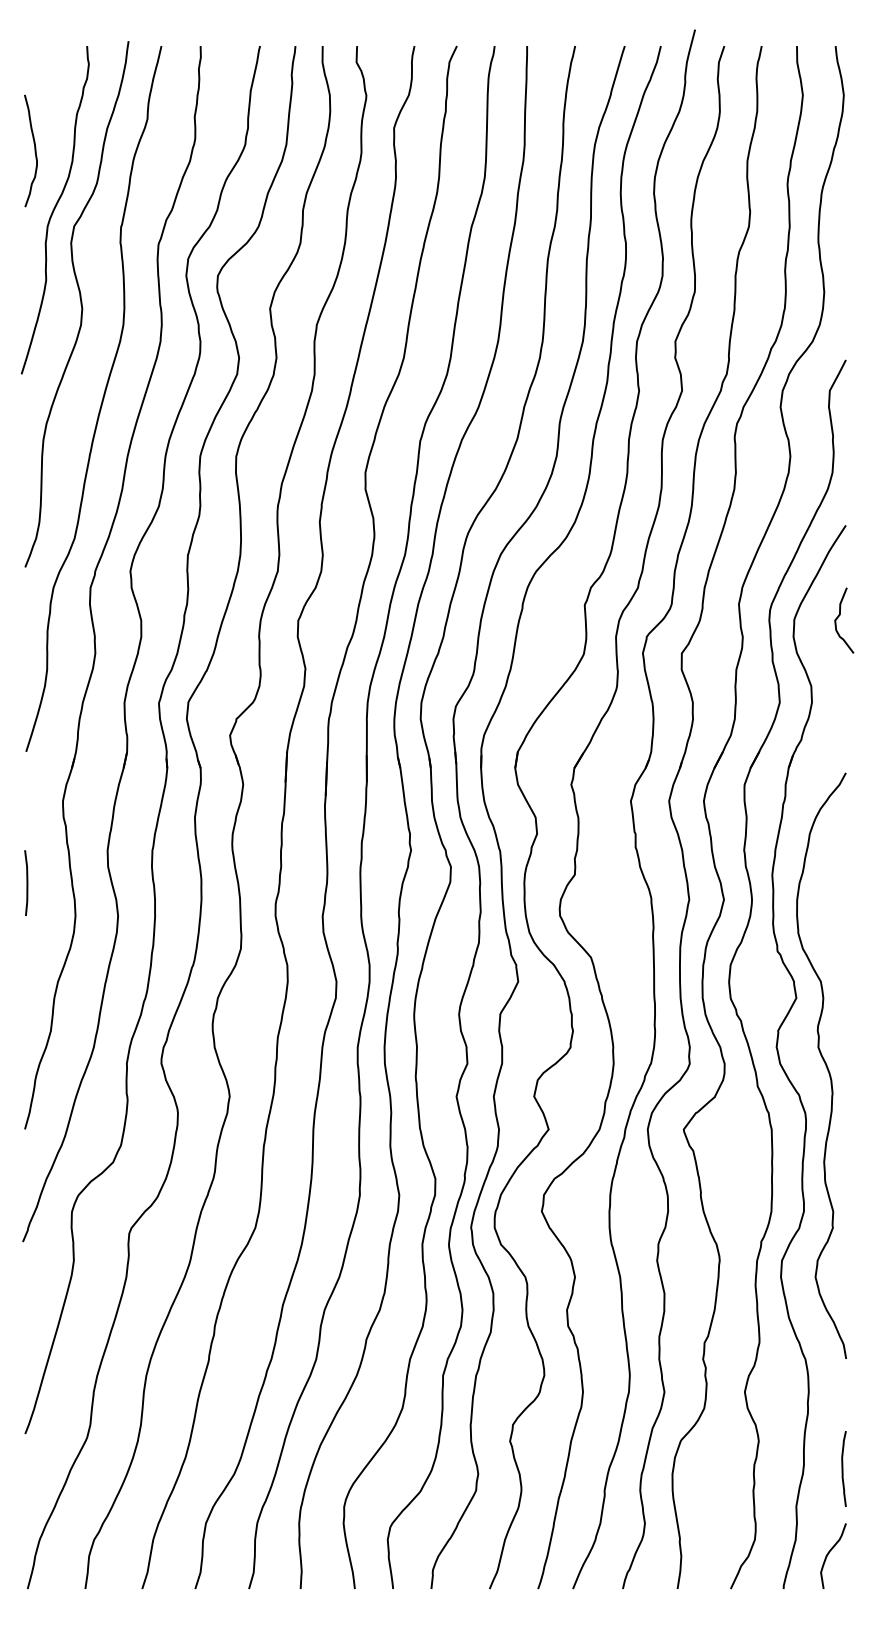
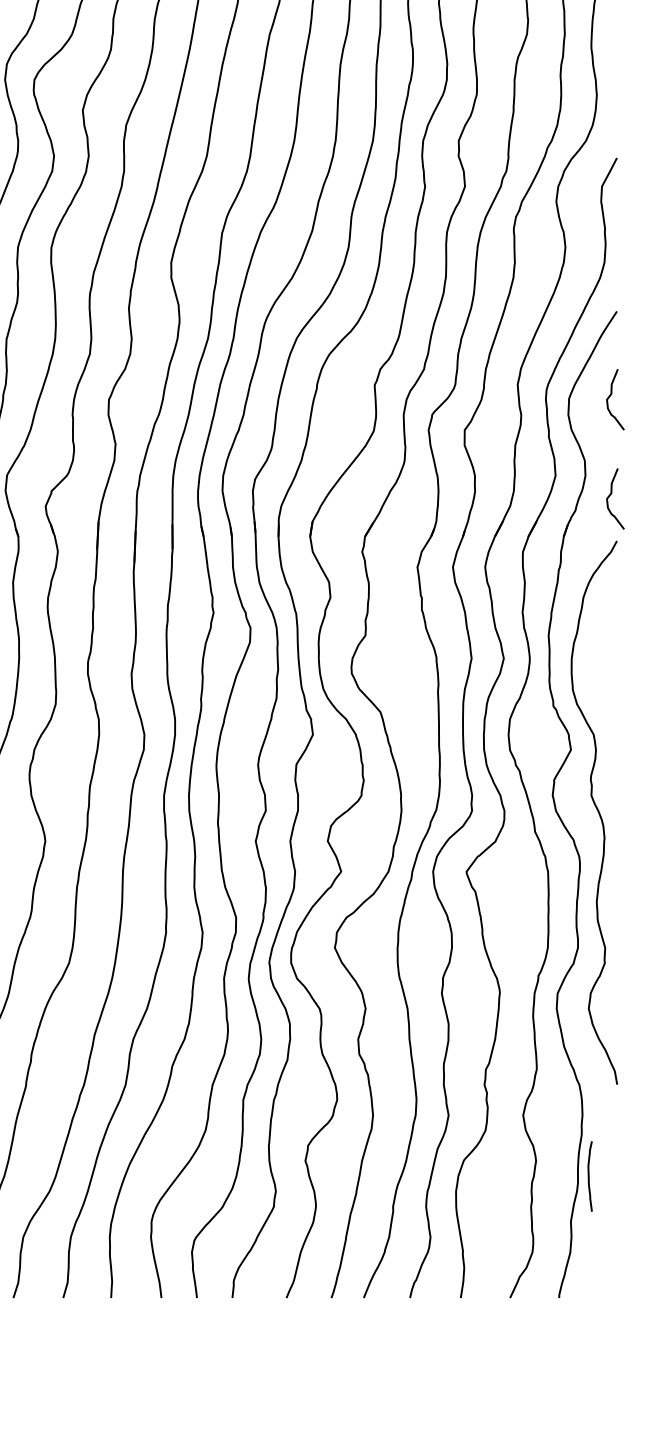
curve: (840, 722) -> (611, 494), added
curve: (843, 1468) -> (589, 1176), moved
curve: (830, 1552) -> (602, 1264), removed

